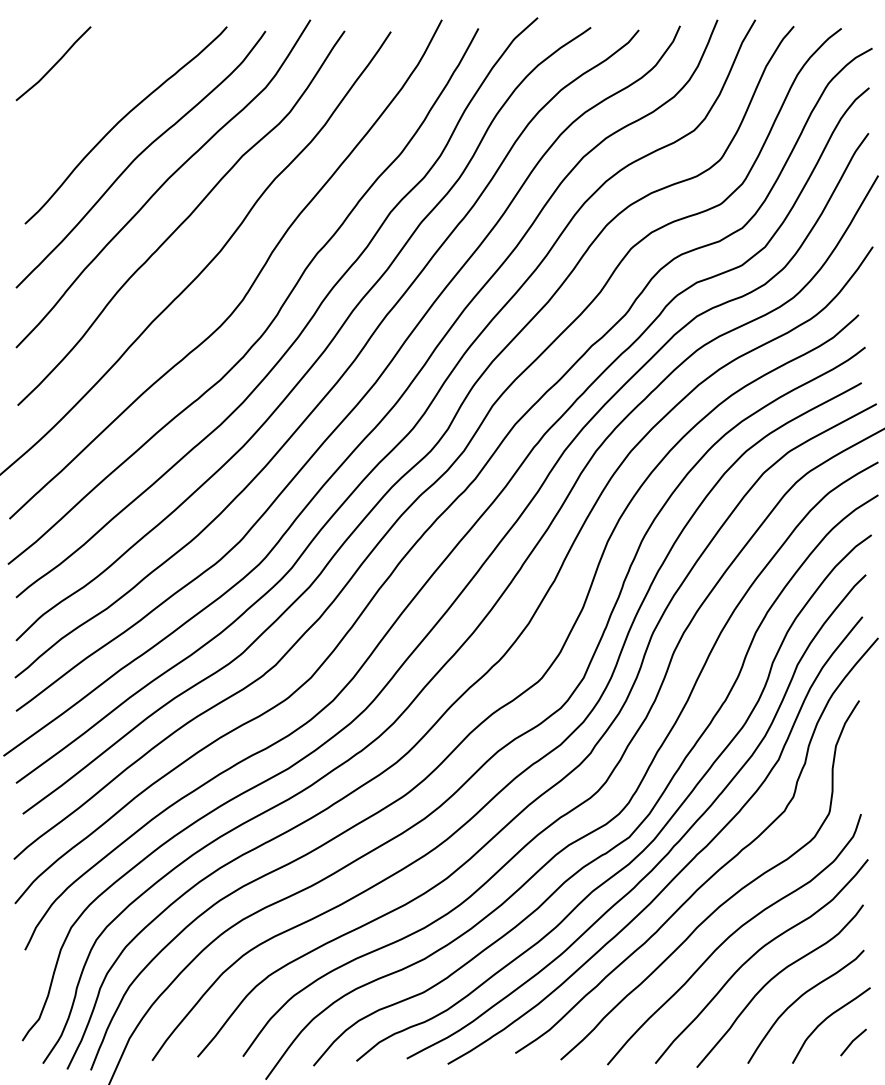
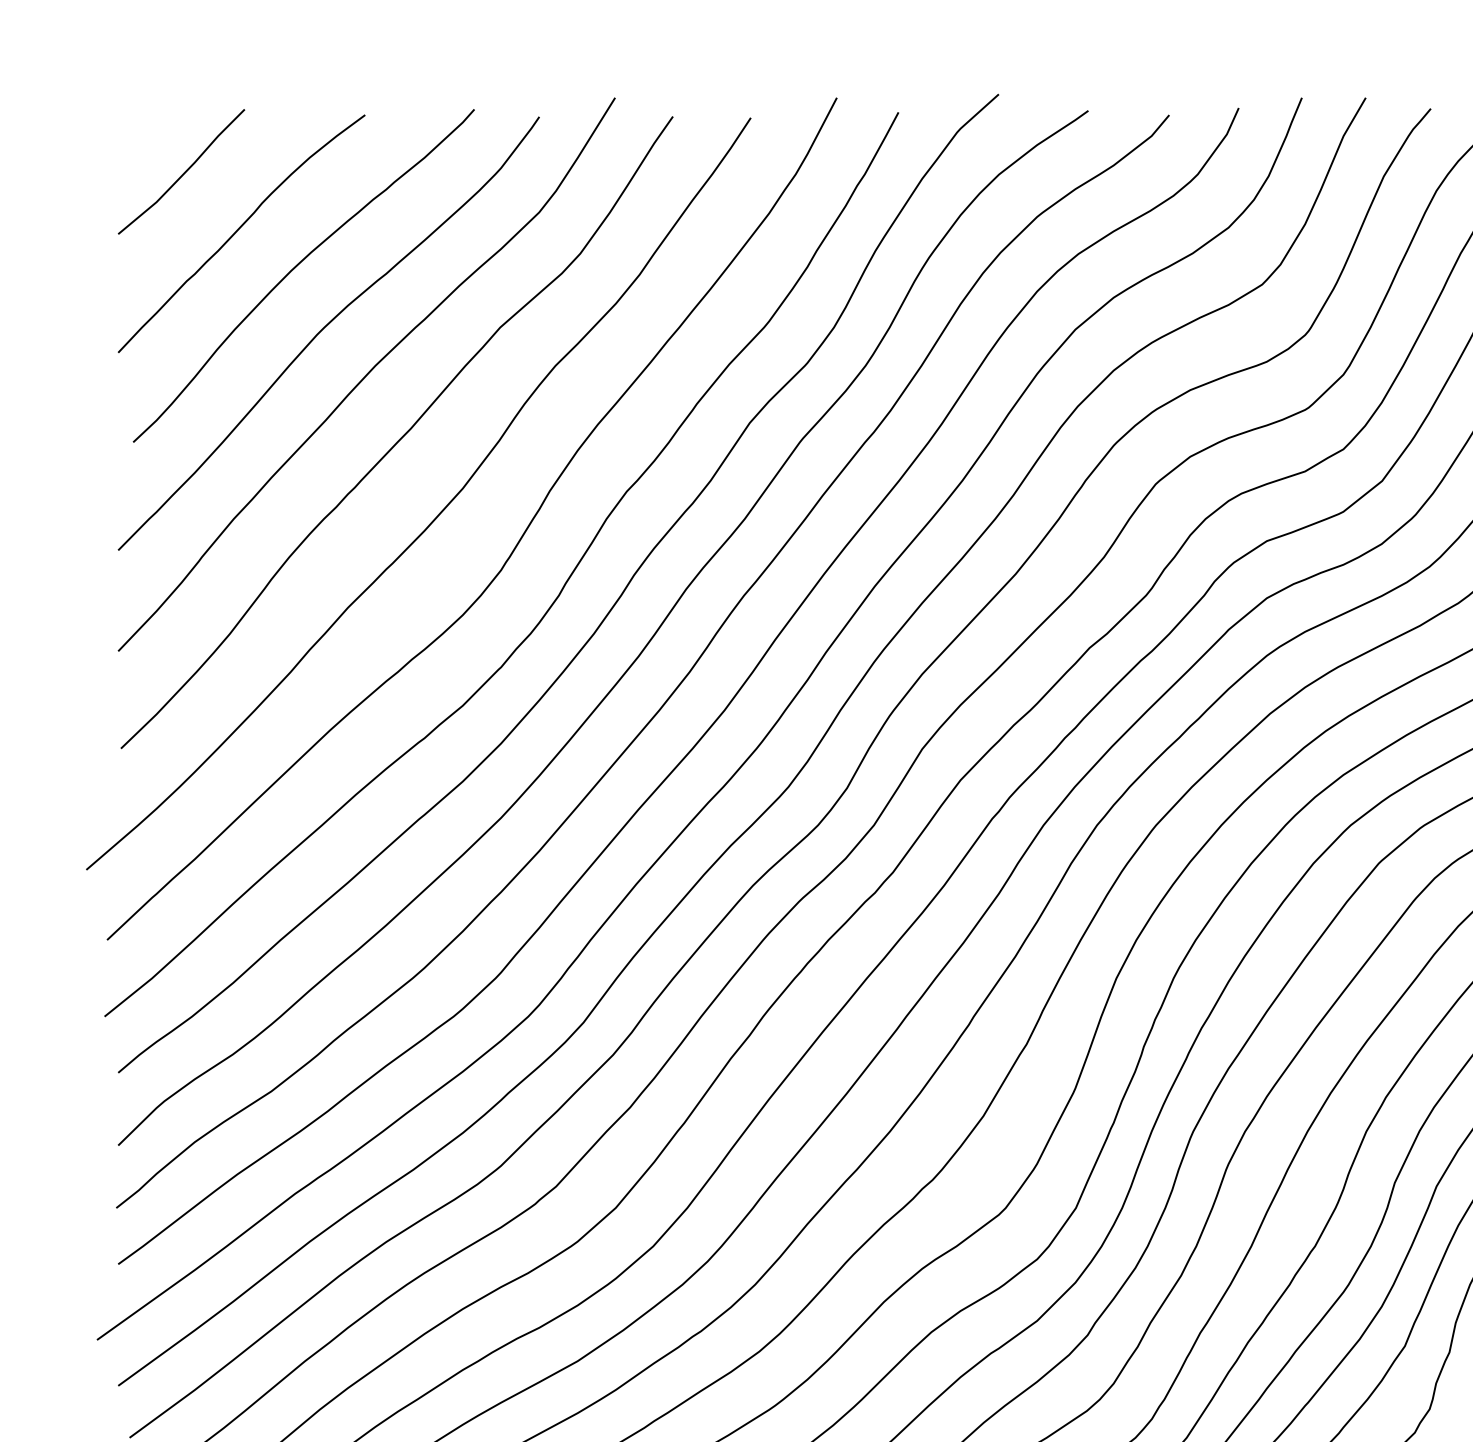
curve: (87, 99) -> (238, 232), added

